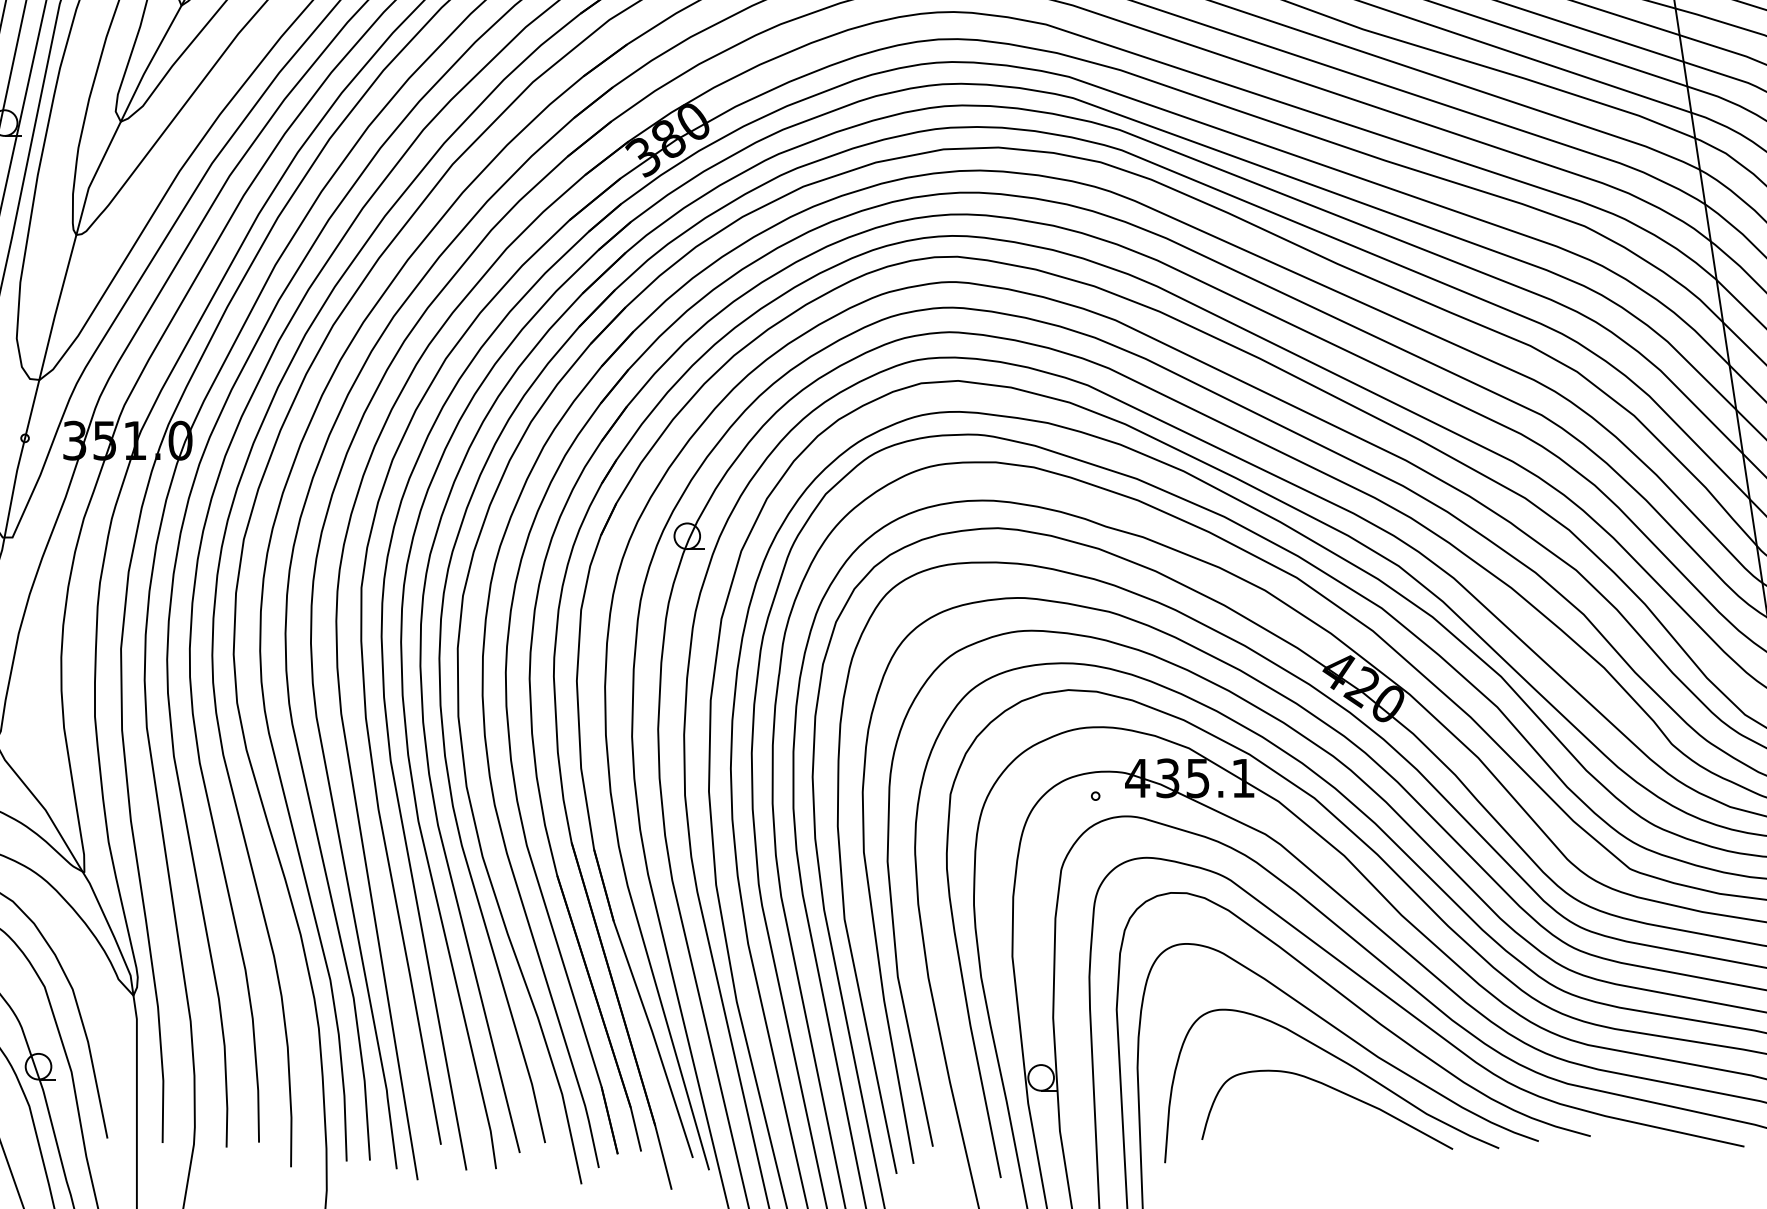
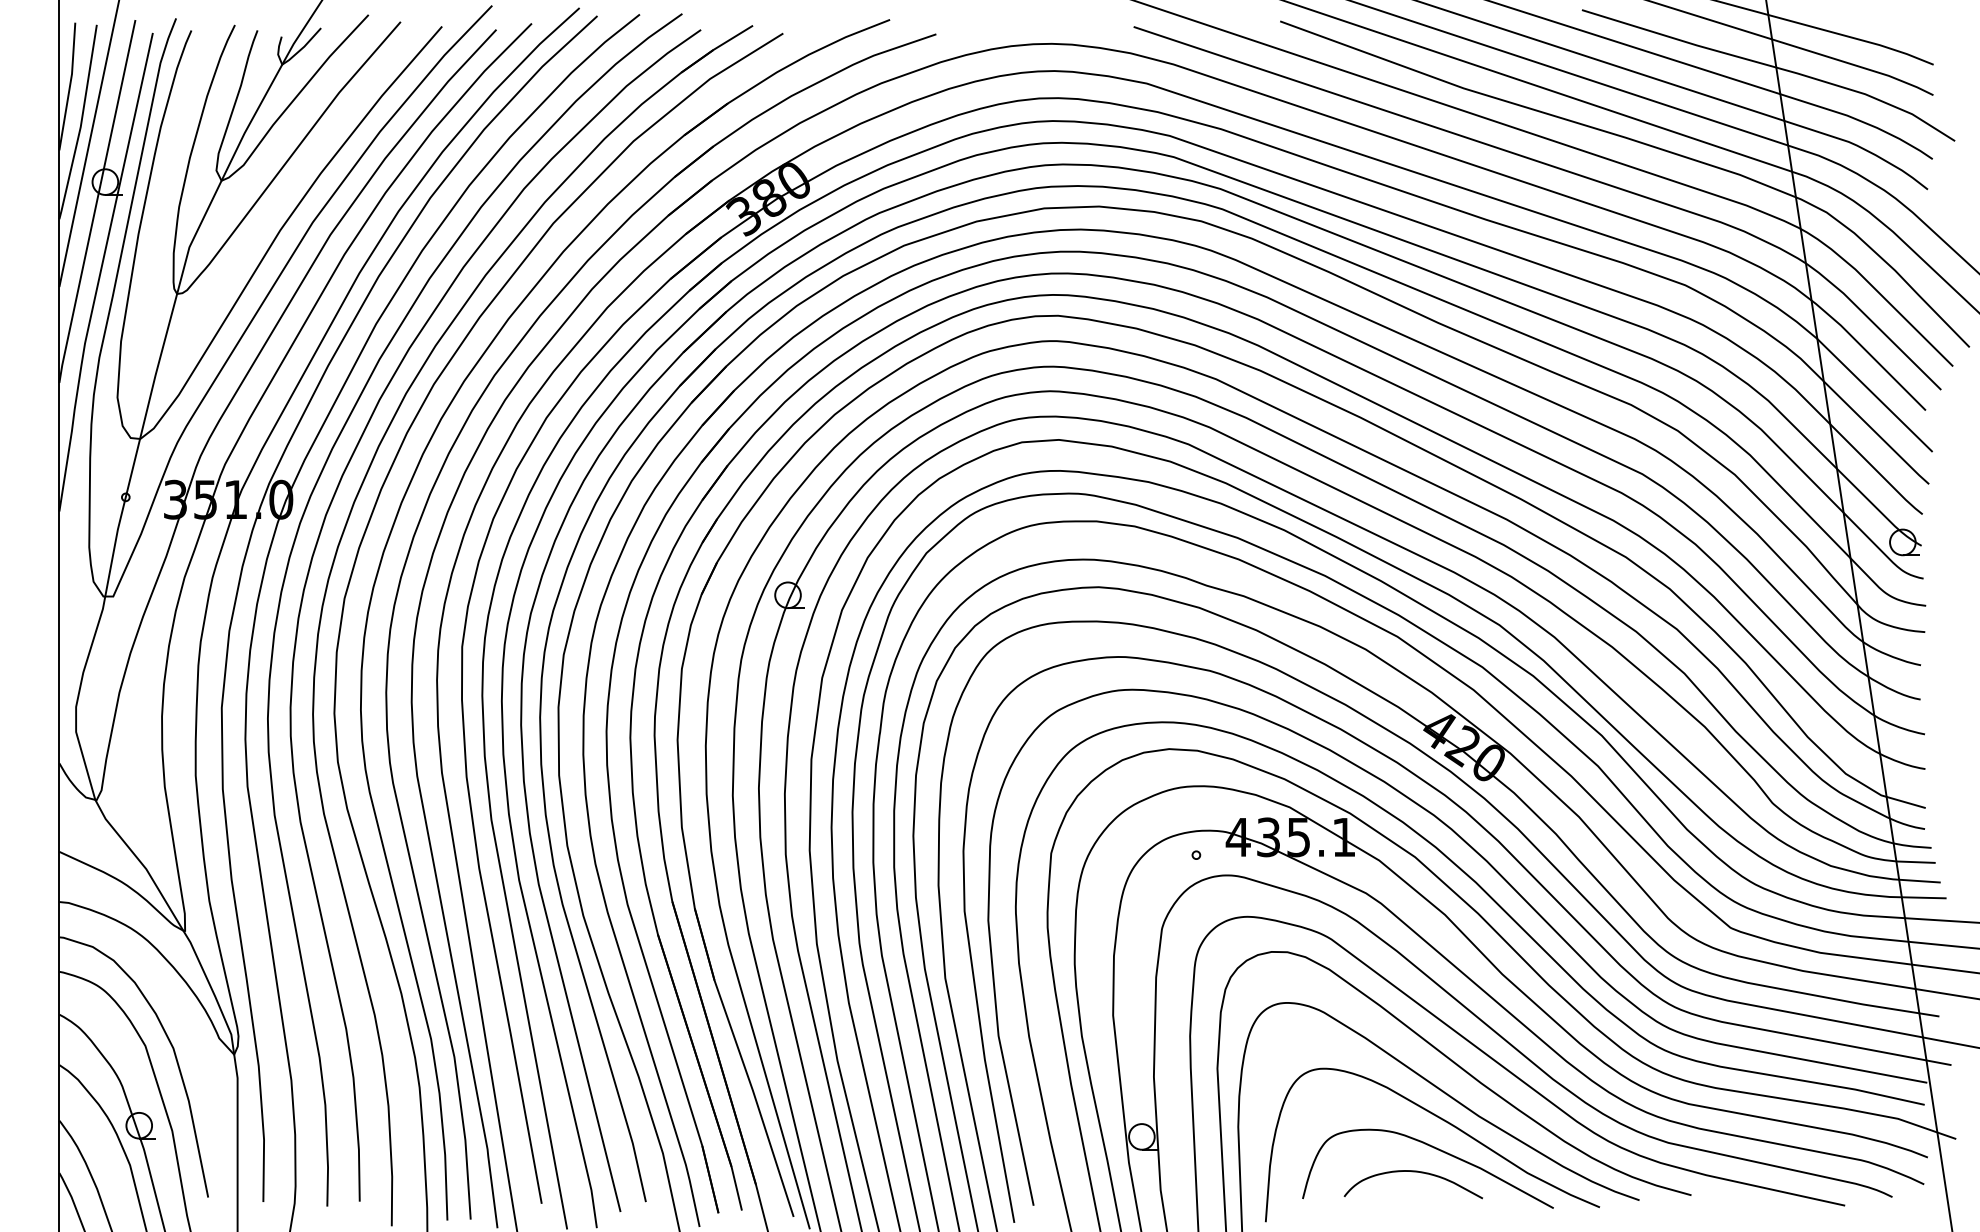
curve: (1311, 1113) -> (1412, 1172), added

